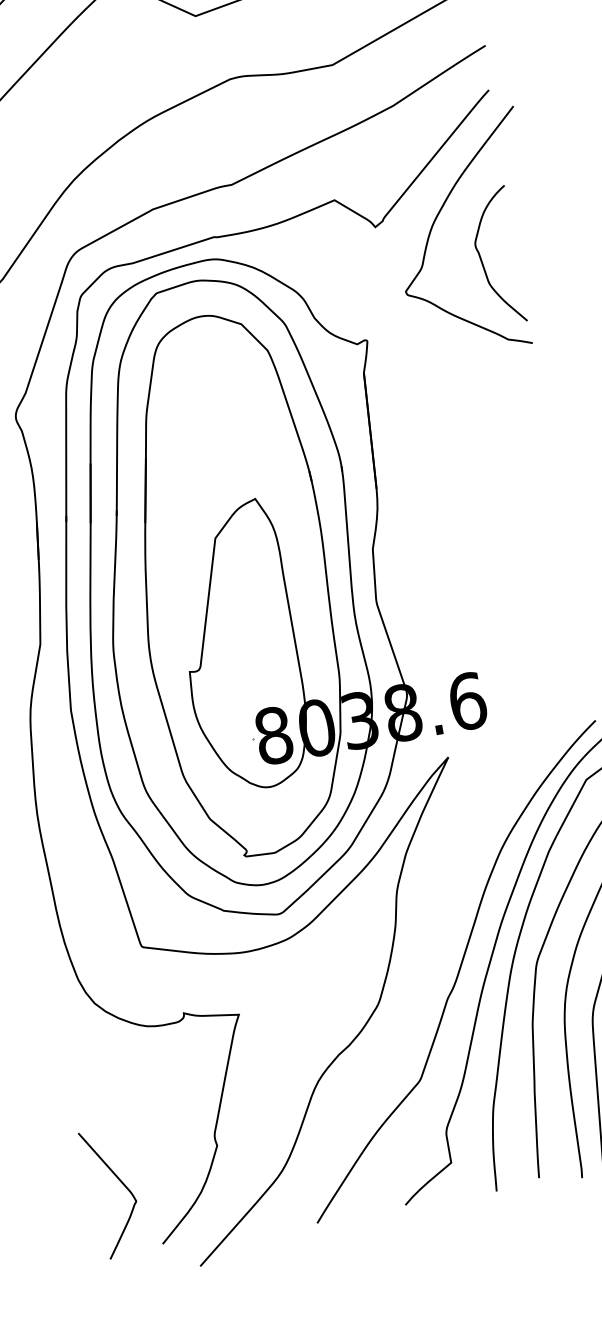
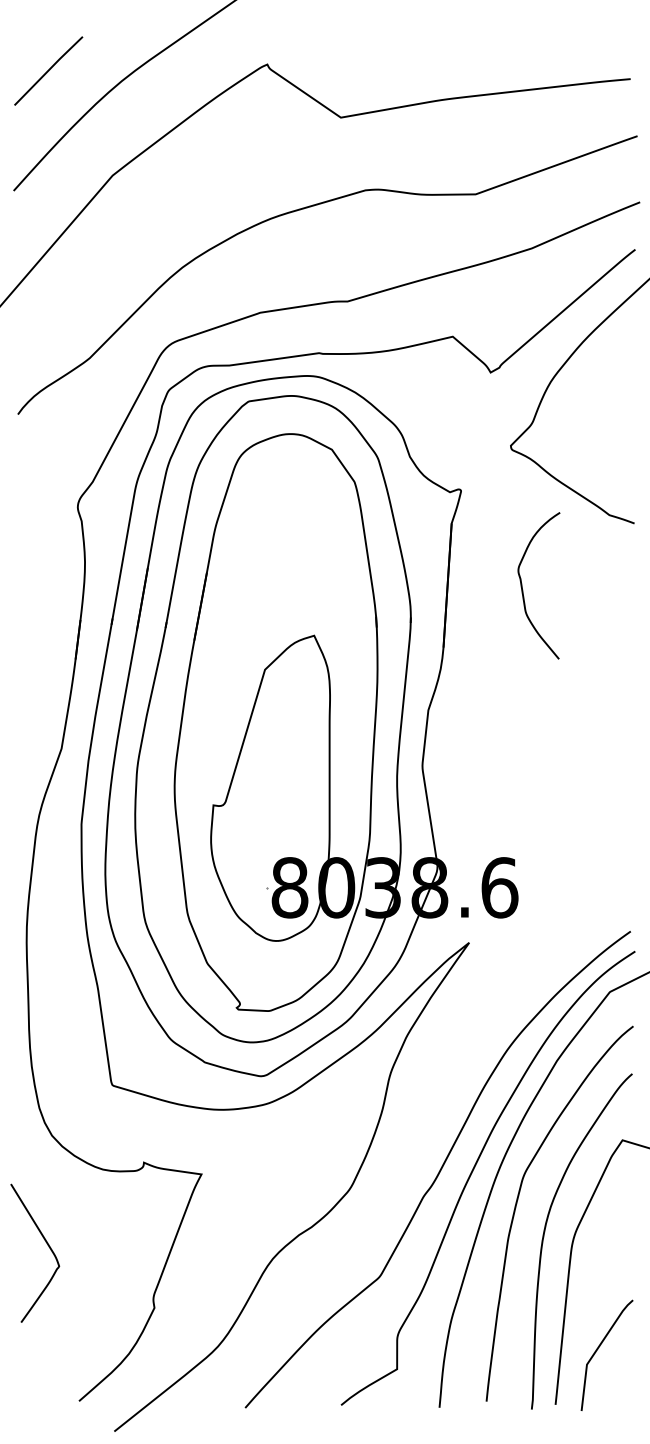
curve: (483, 263) -> (523, 590), moved
curve: (122, 1183) -> (47, 1245), moved

